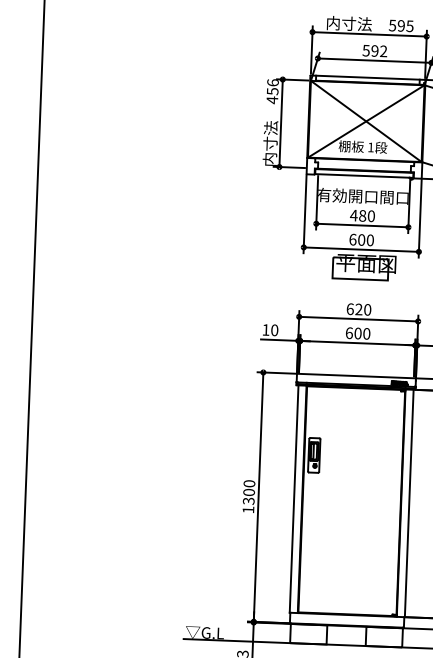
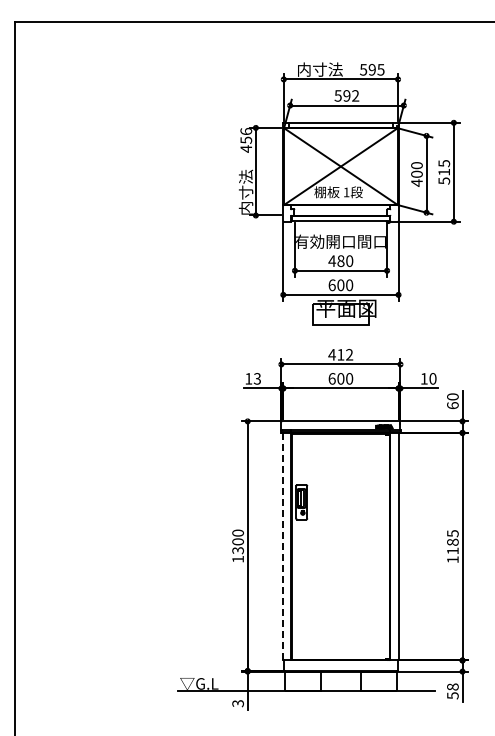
text: (358, 309) -> (340, 354), 620 -> 412
text: (274, 329) -> (257, 378), 10 -> 13
line: (294, 498) -> (283, 546), solid -> dashed

